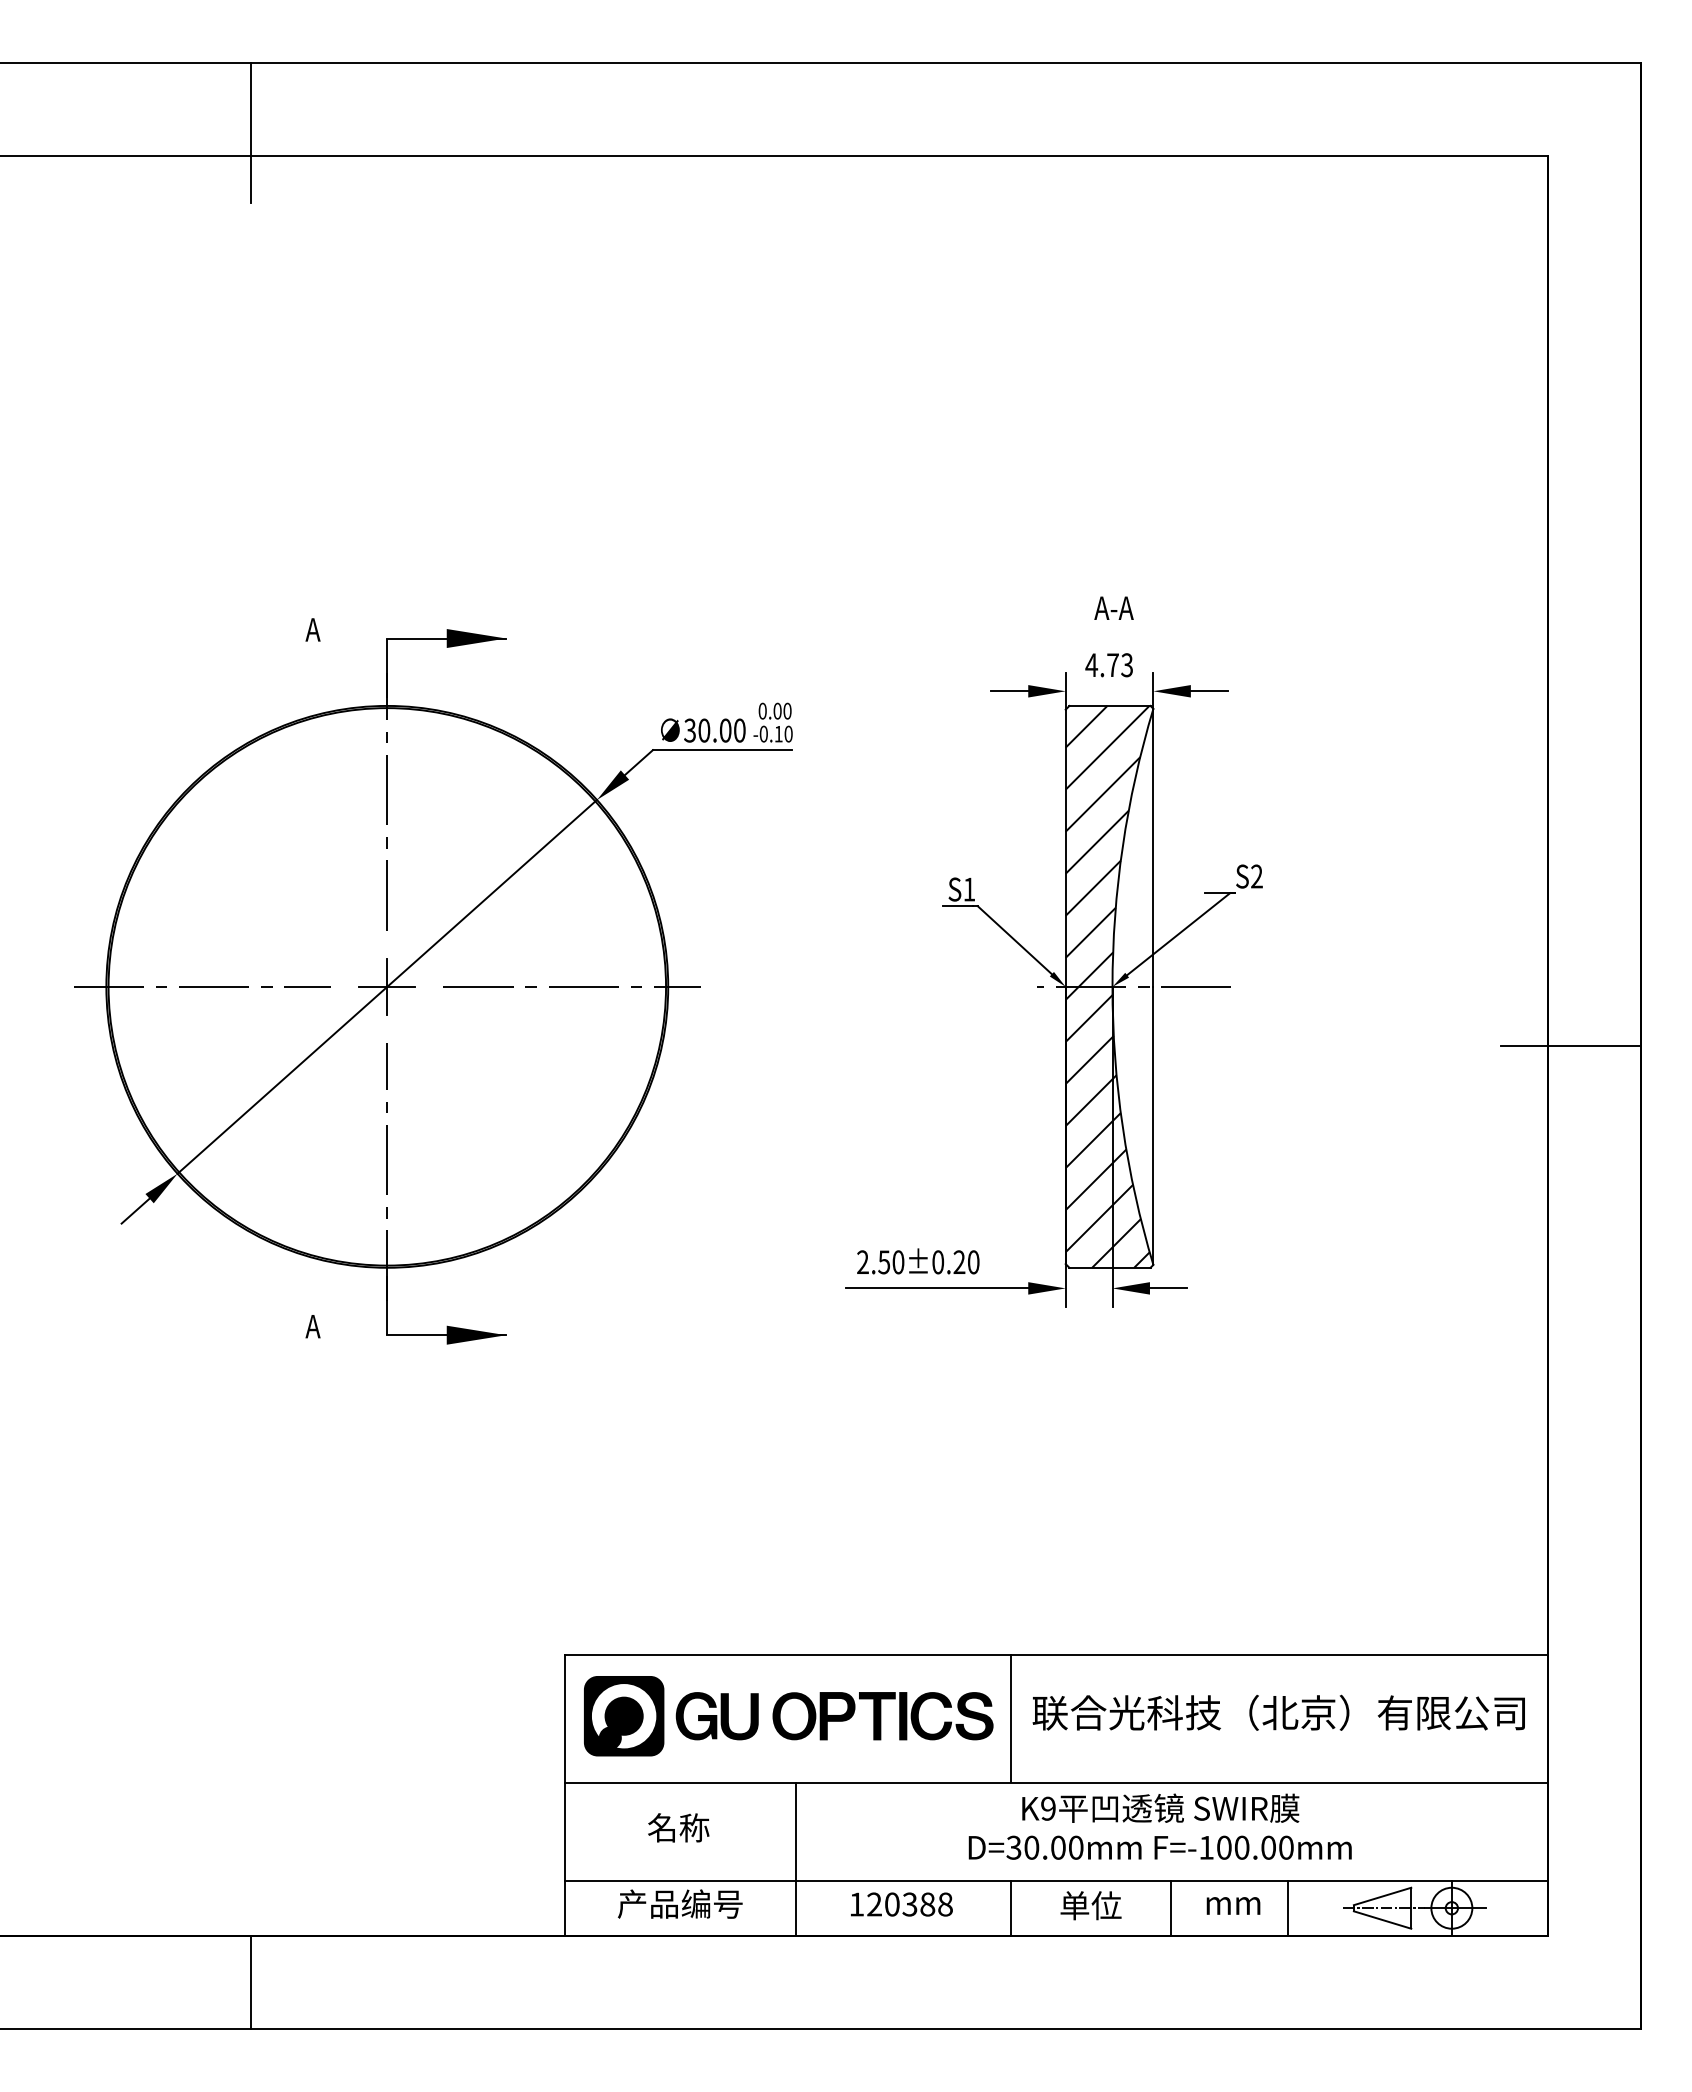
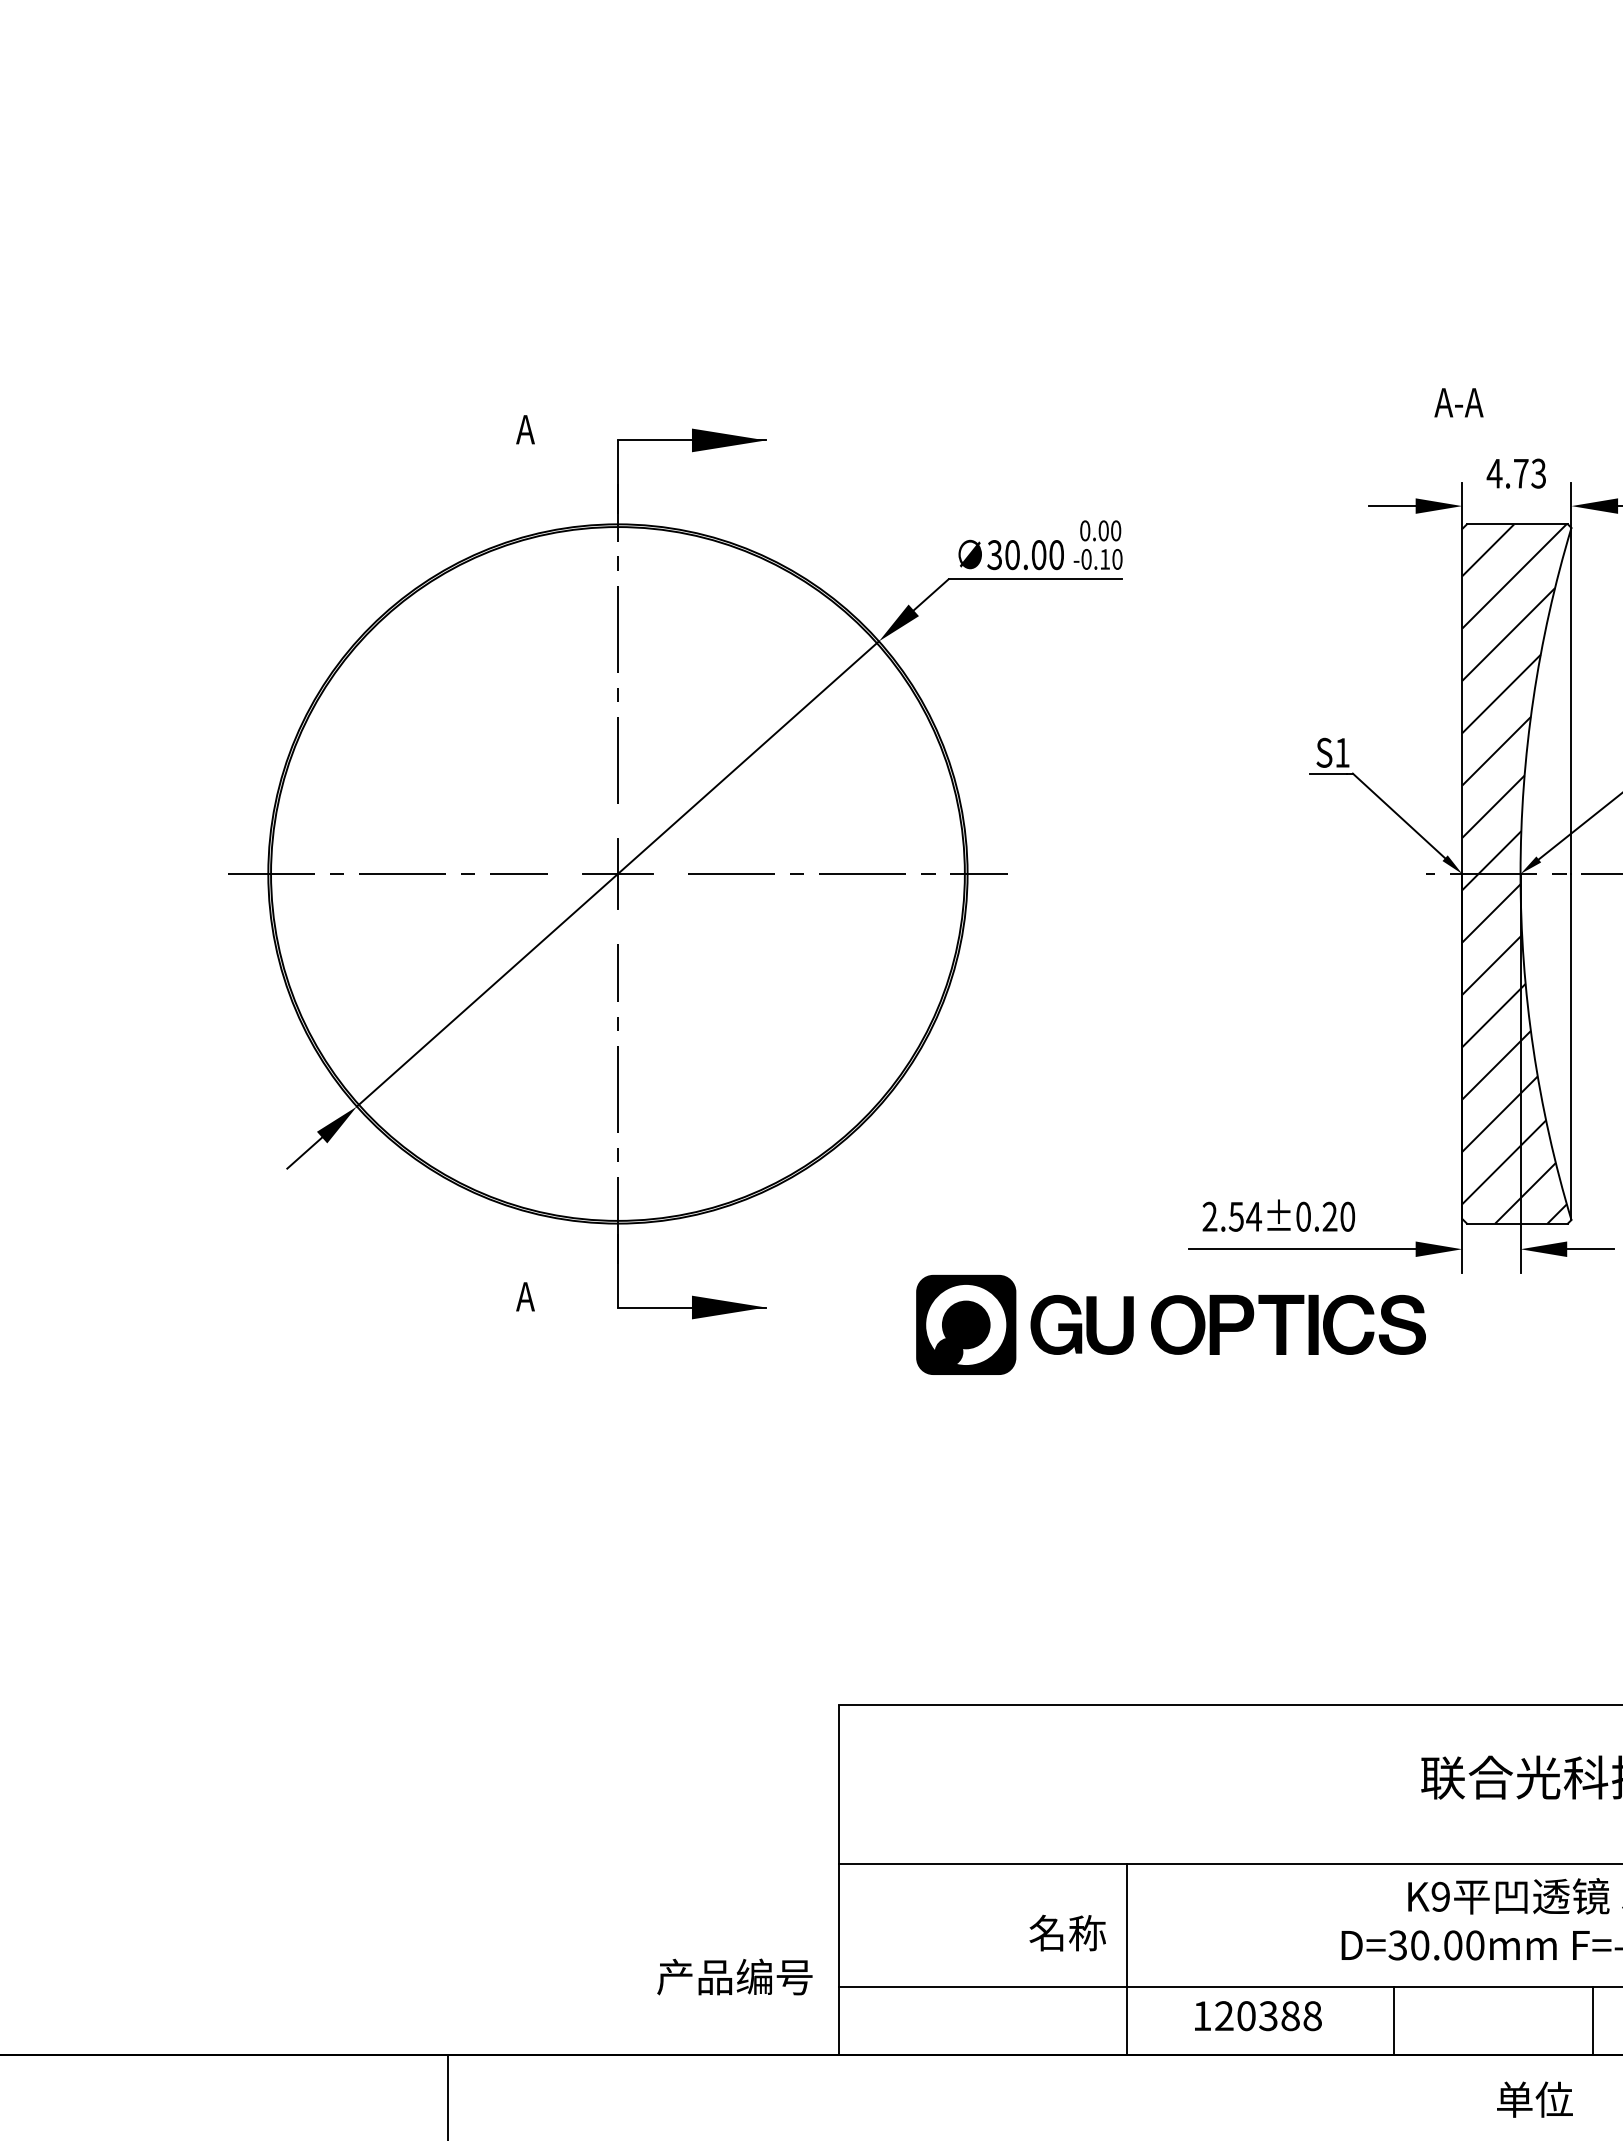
text: (1113, 607) -> (1458, 401), moved
text: (898, 1262) -> (1254, 1217), 2.50±0.20 -> 2.54±0.20
part: (788, 1716) -> (1170, 1325), moved
line: (1010, 1717) -> (1393, 1783), removed
text: (678, 1827) -> (1067, 1932), moved
text: (680, 1903) -> (735, 1976), moved
text: (1090, 1905) -> (1534, 2099), moved

